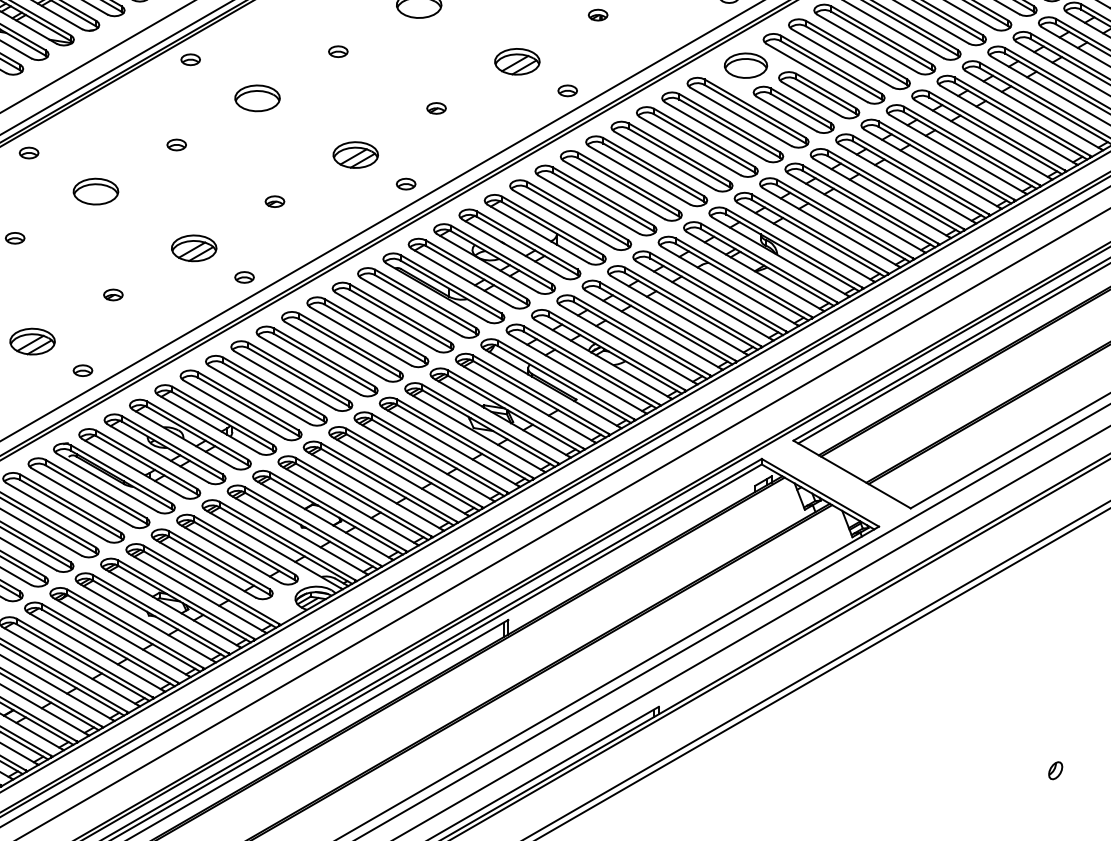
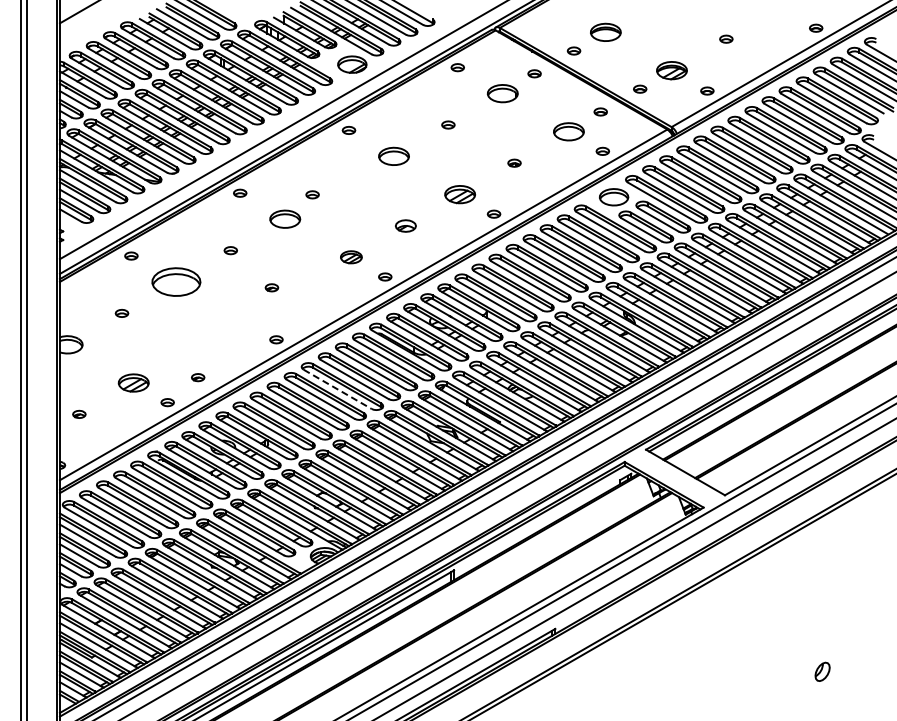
part: (338, 51) -> (312, 194), moved
part: (436, 107) -> (405, 225), size x1.6
part: (355, 153) -> (351, 256), size x0.7
part: (96, 190) -> (176, 281), size x1.6
part: (274, 201) -> (271, 287), moved
part: (194, 247) -> (242, 319), removed
part: (113, 294) -> (198, 377), moved
line: (336, 351) -> (338, 389), solid -> dashed
part: (1055, 770) -> (822, 671), size x1.6

